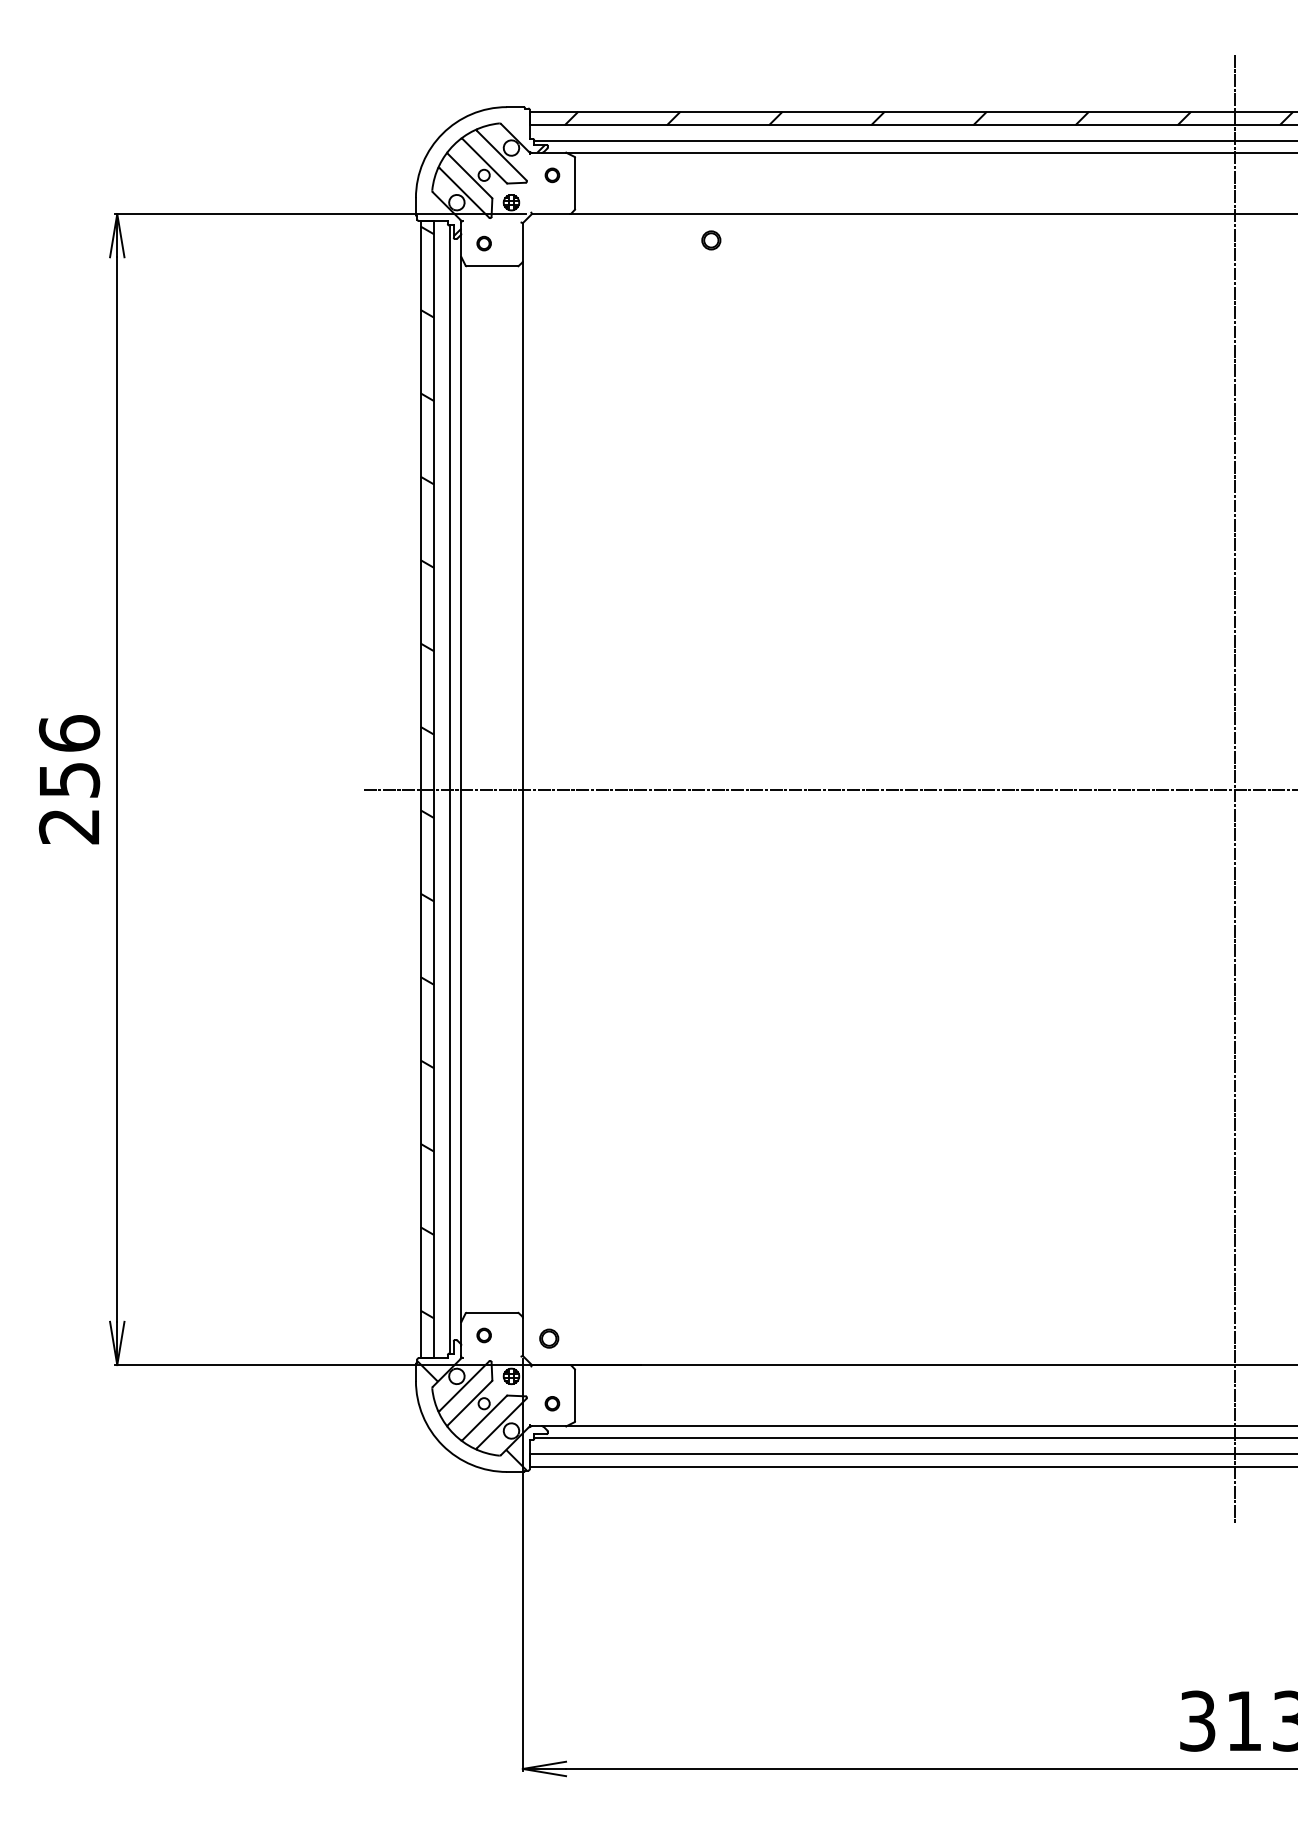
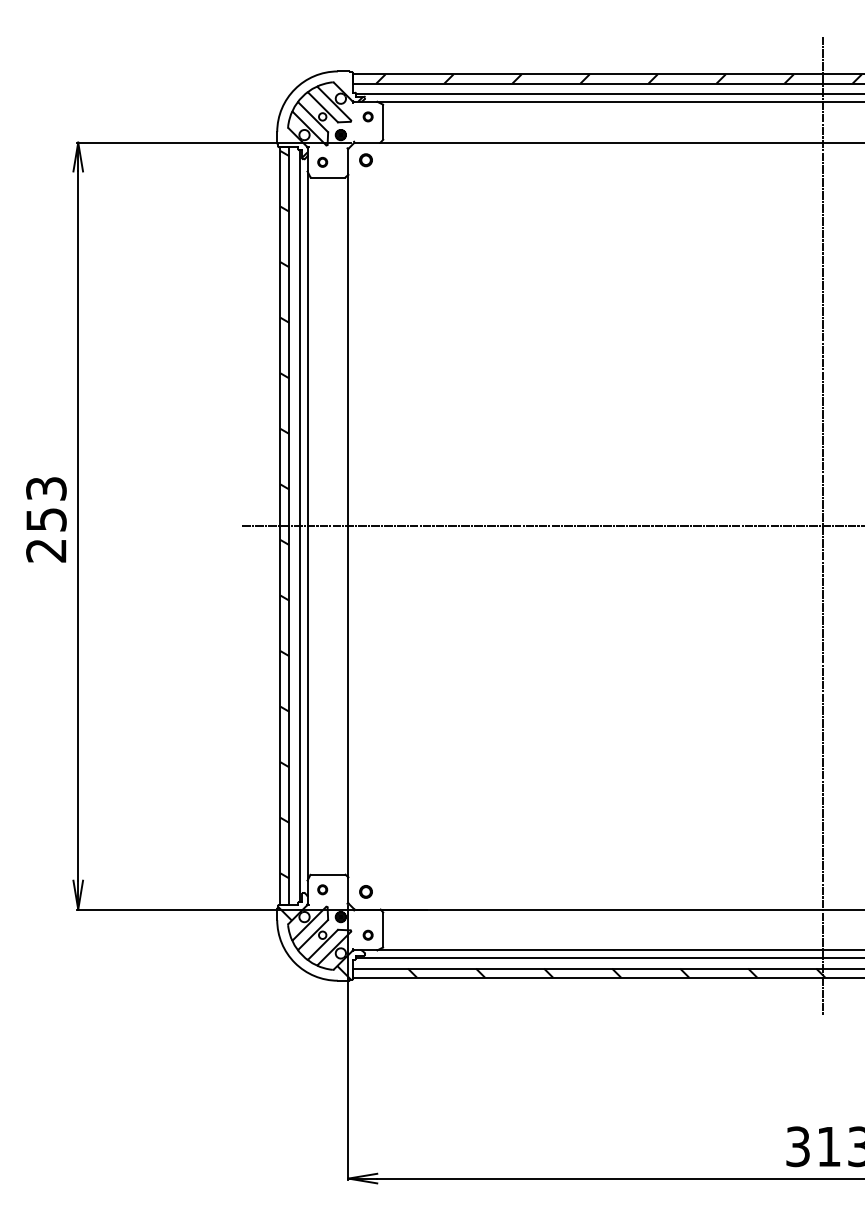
circle: (710, 240) -> (365, 160), moved
text: (69, 733) -> (46, 488), 256 -> 253
hatch: (925, 1459) -> (616, 972), added

